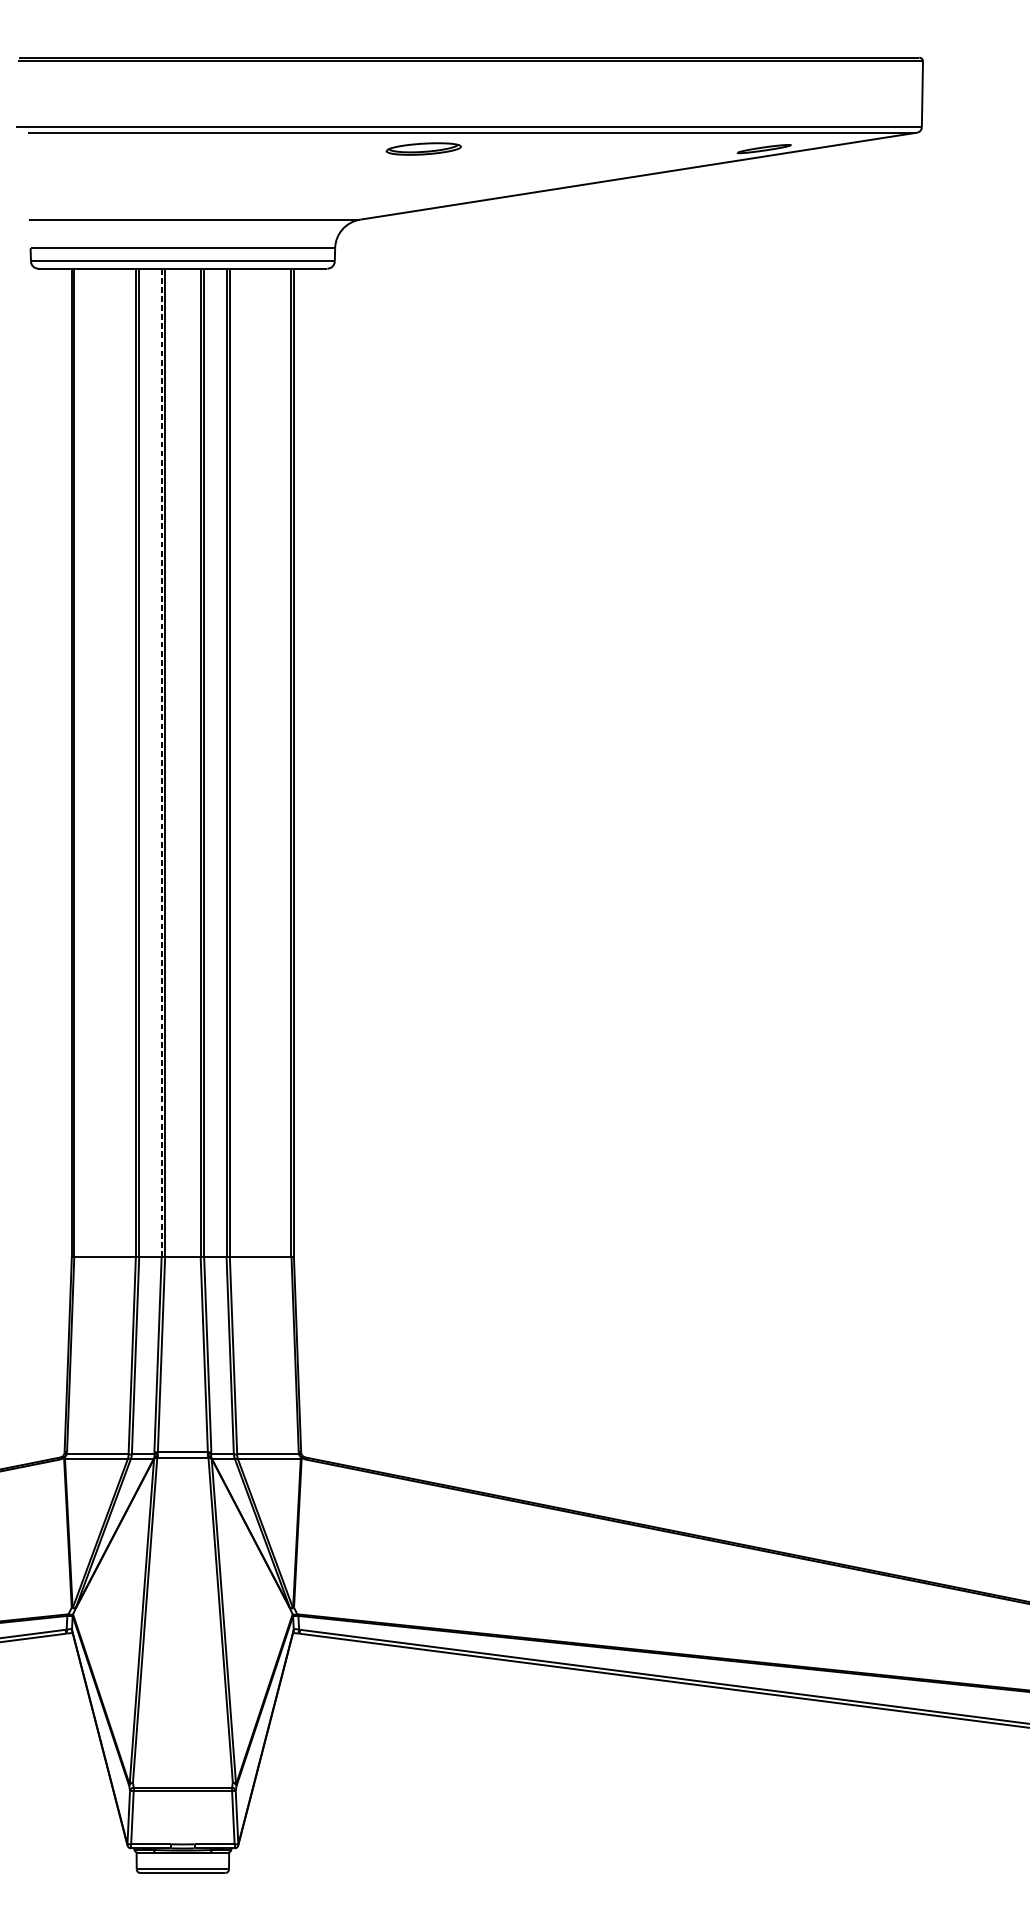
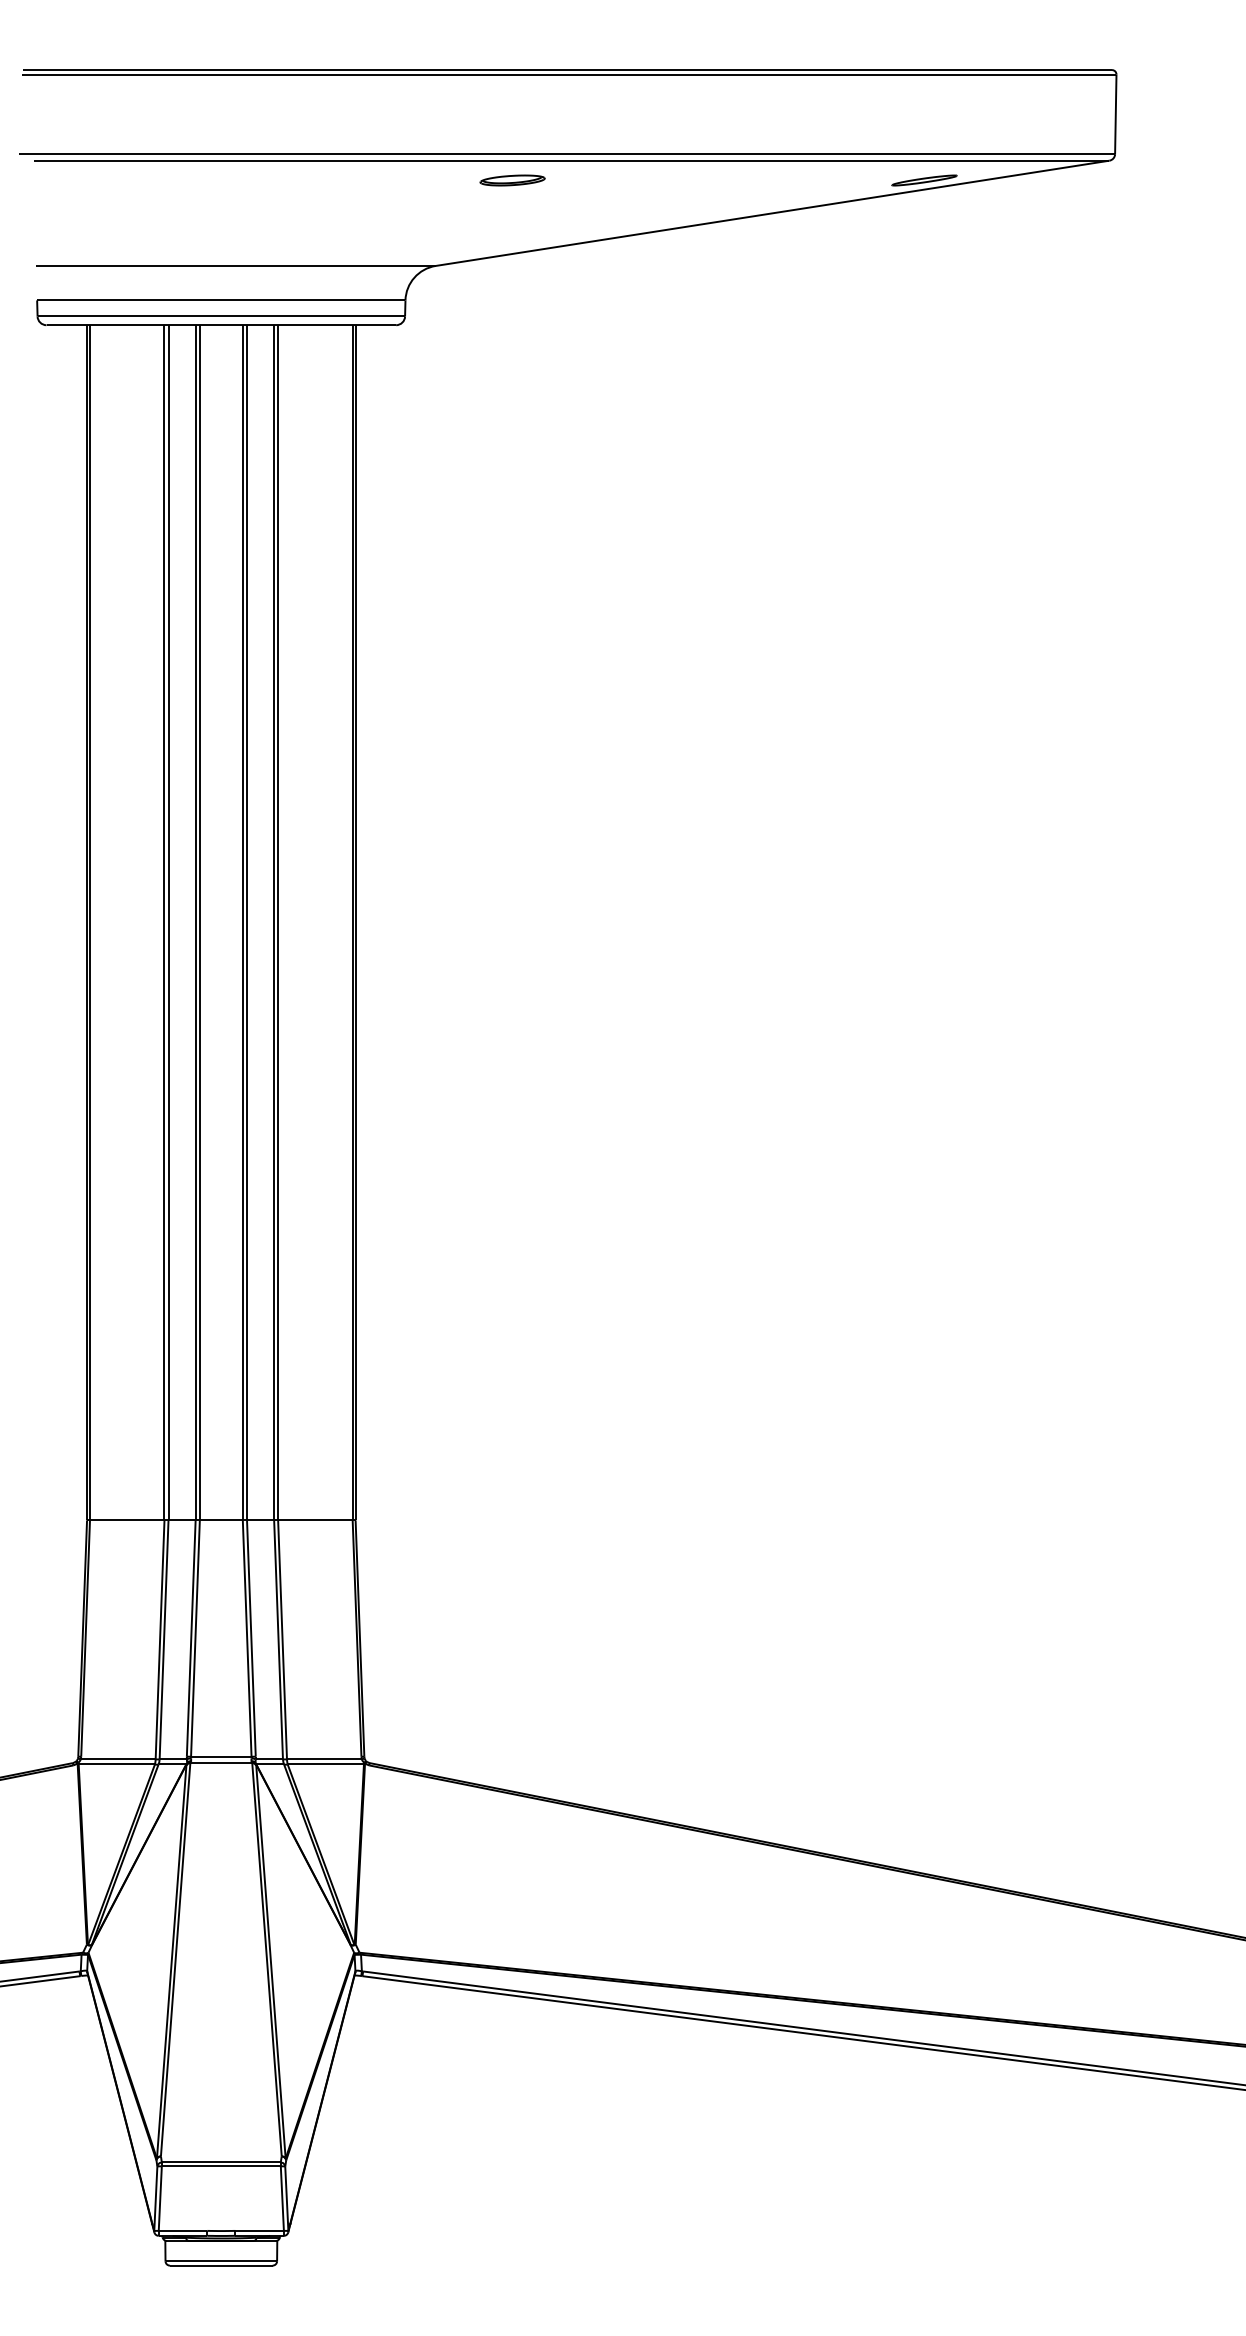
part: (423, 149) -> (512, 180), size x0.71
line: (161, 762) -> (195, 922), dashed -> solid

